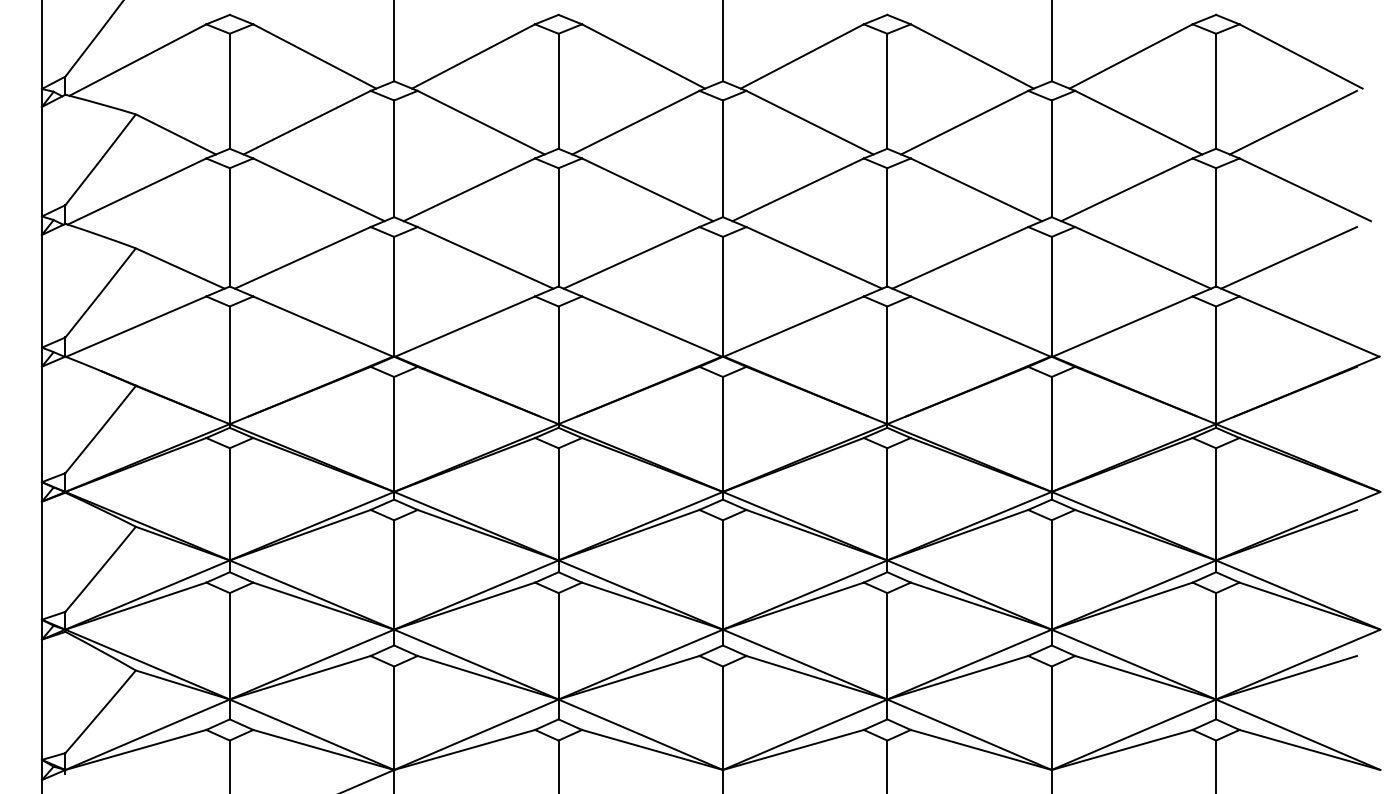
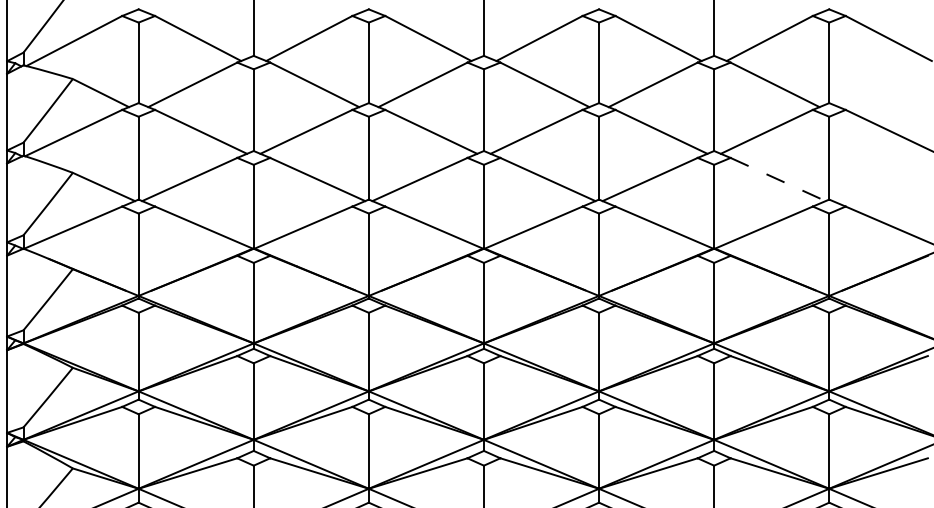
line: (1293, 122) -> (883, 84), removed
line: (1143, 257) -> (778, 179), solid -> dashed
line: (1289, 257) -> (880, 179), removed

